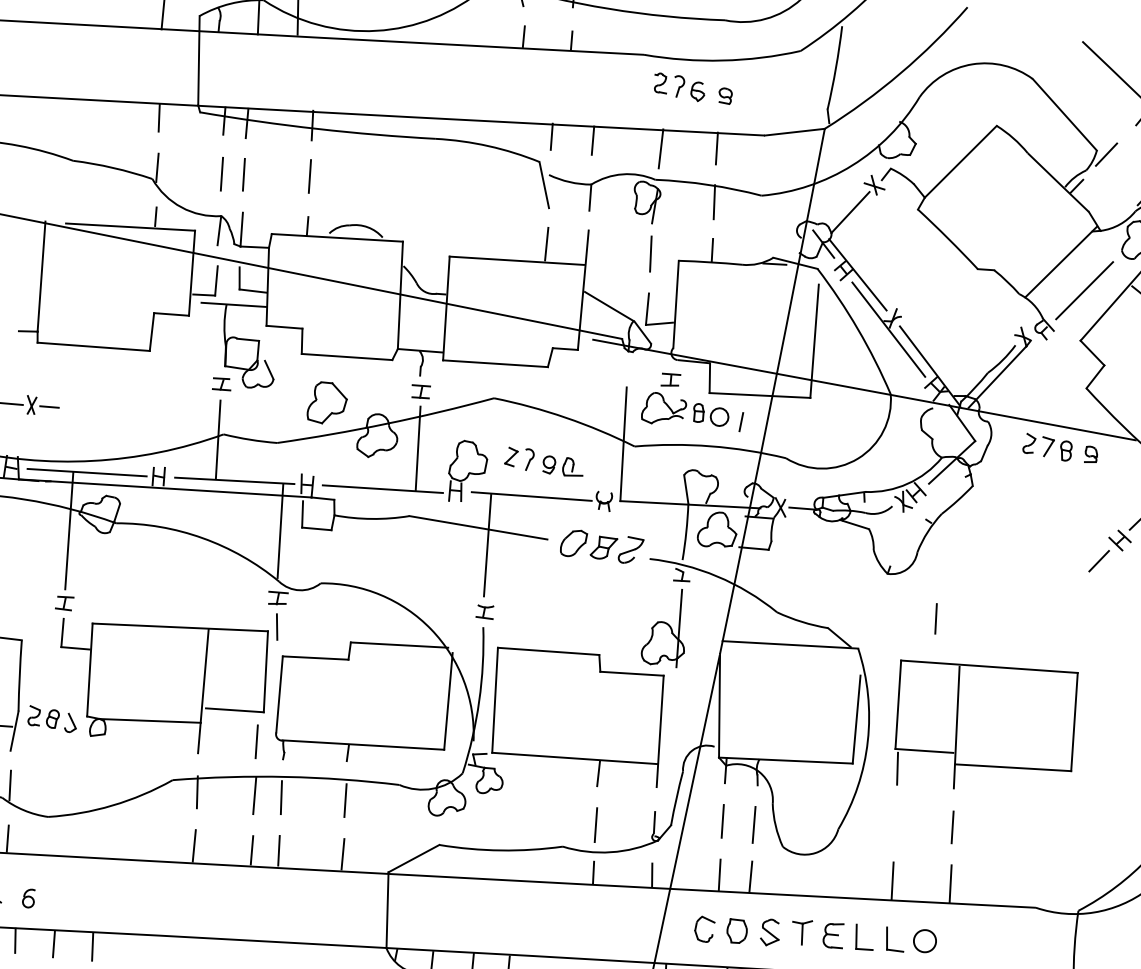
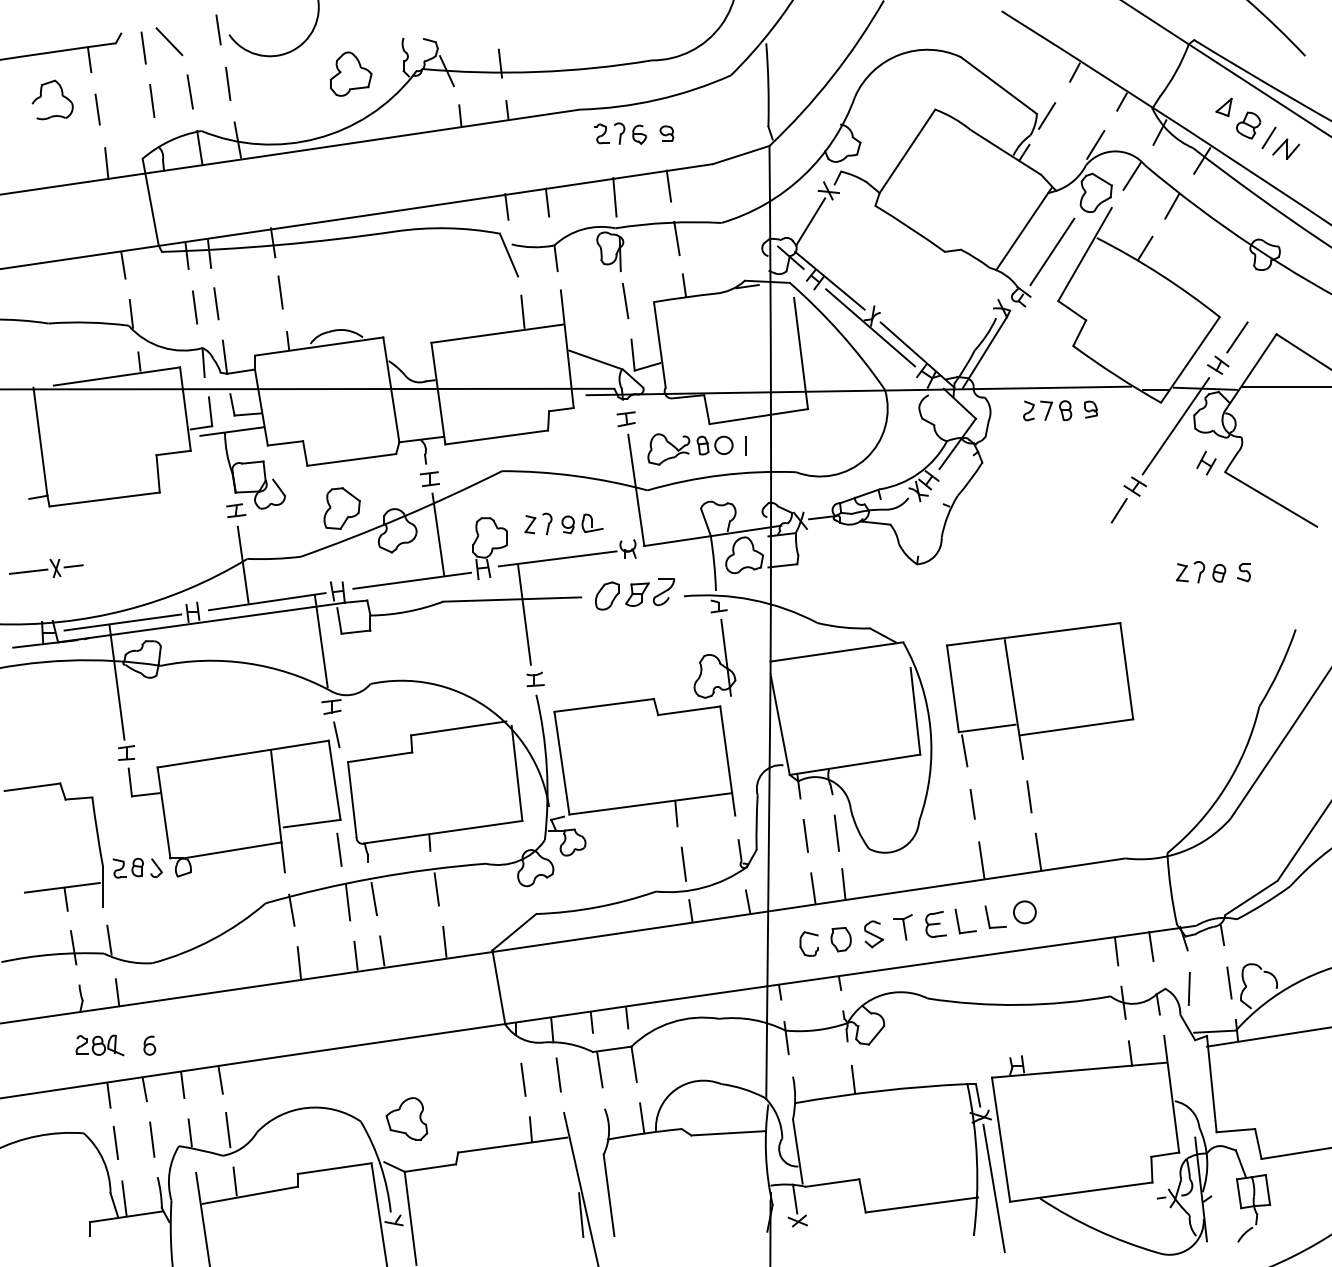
part: (669, 380) -> (625, 419), moved
line: (935, 618) -> (972, 804), moved

